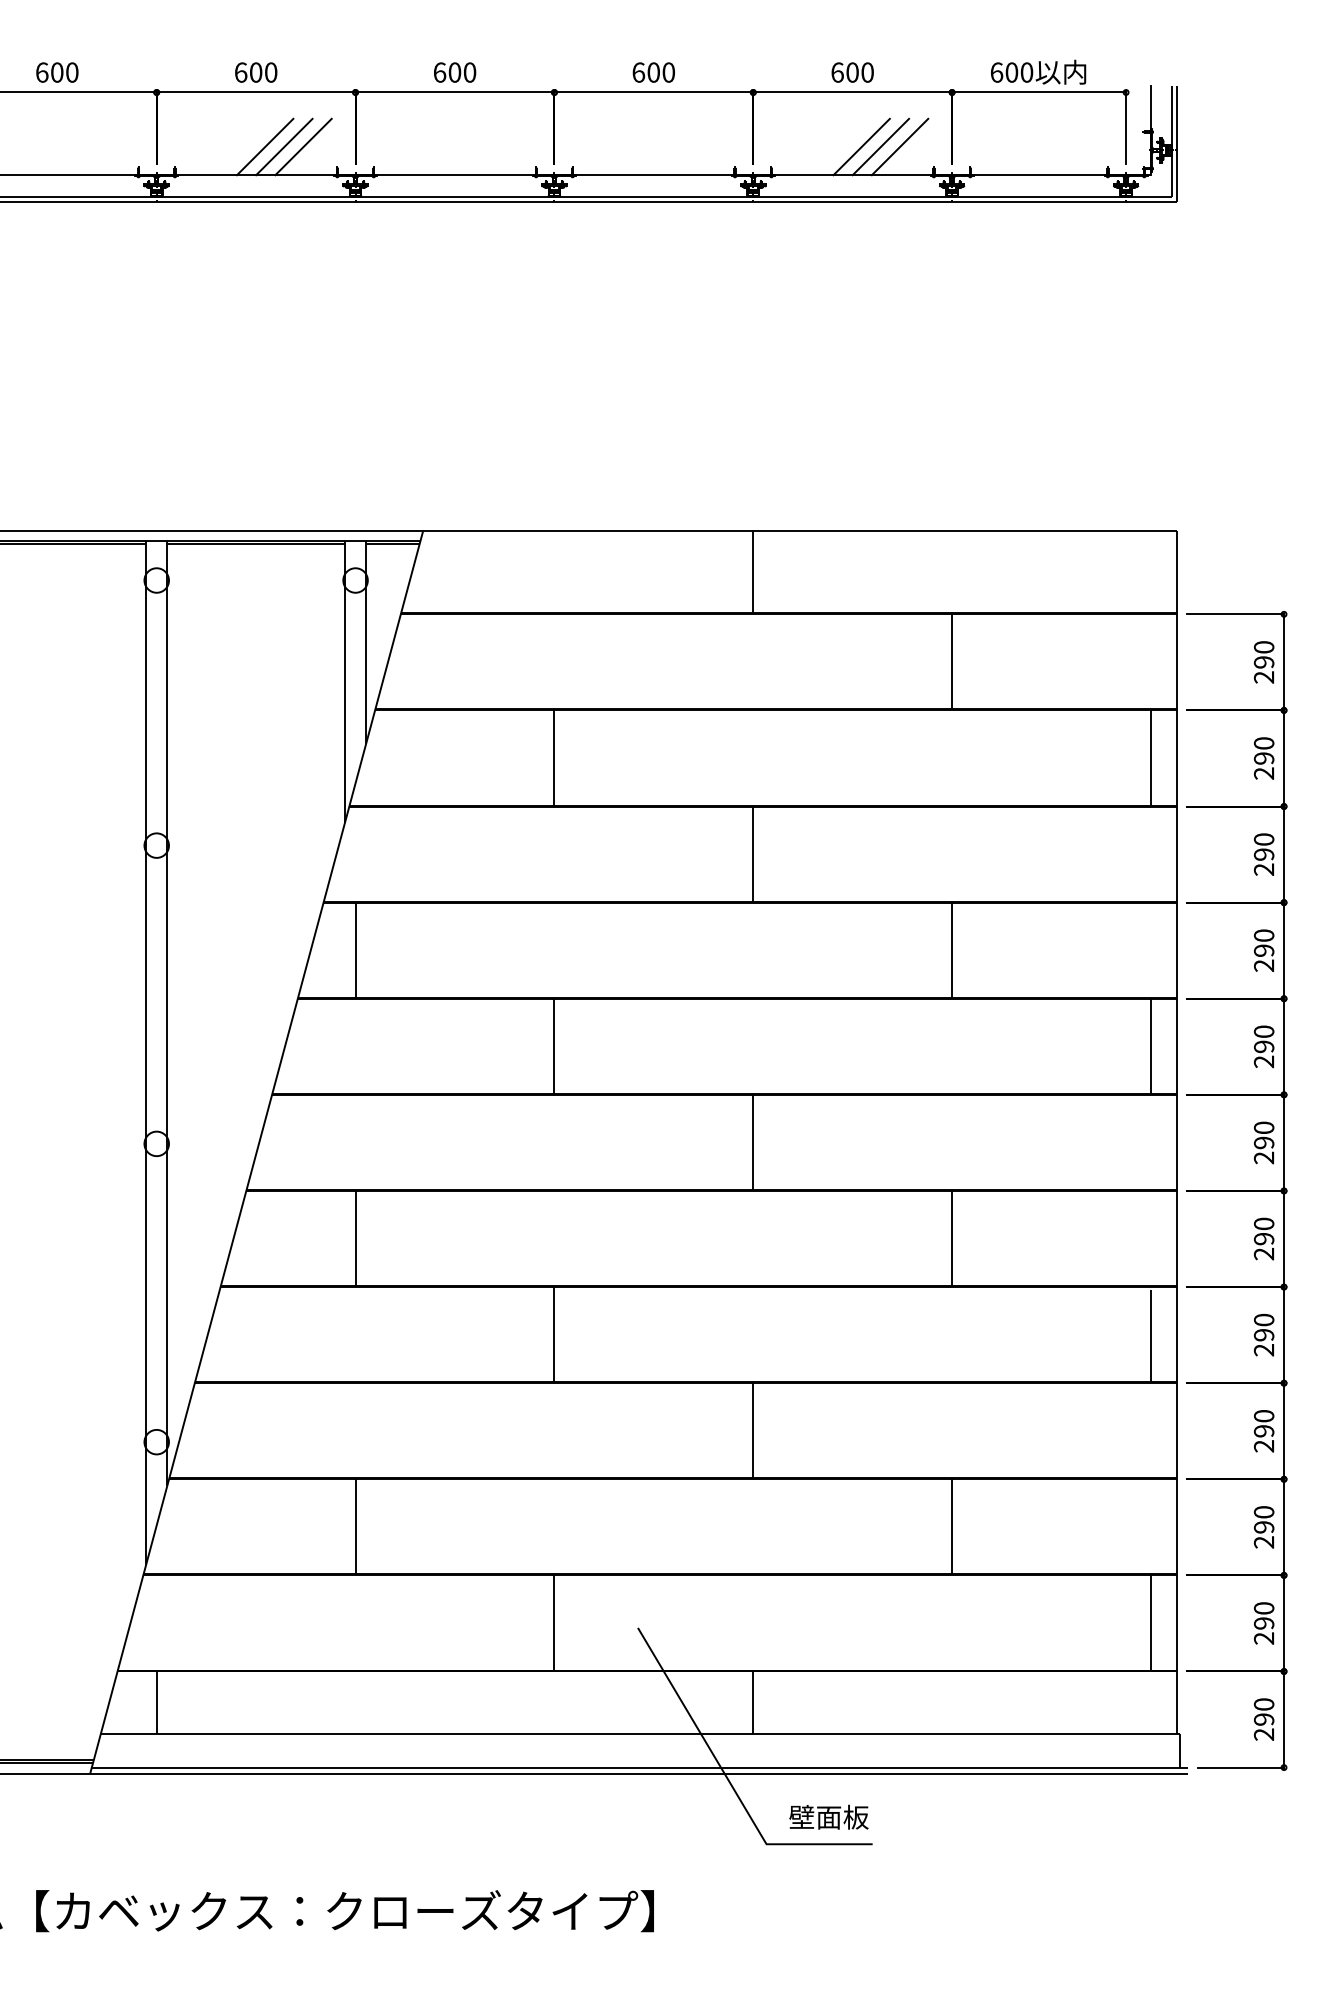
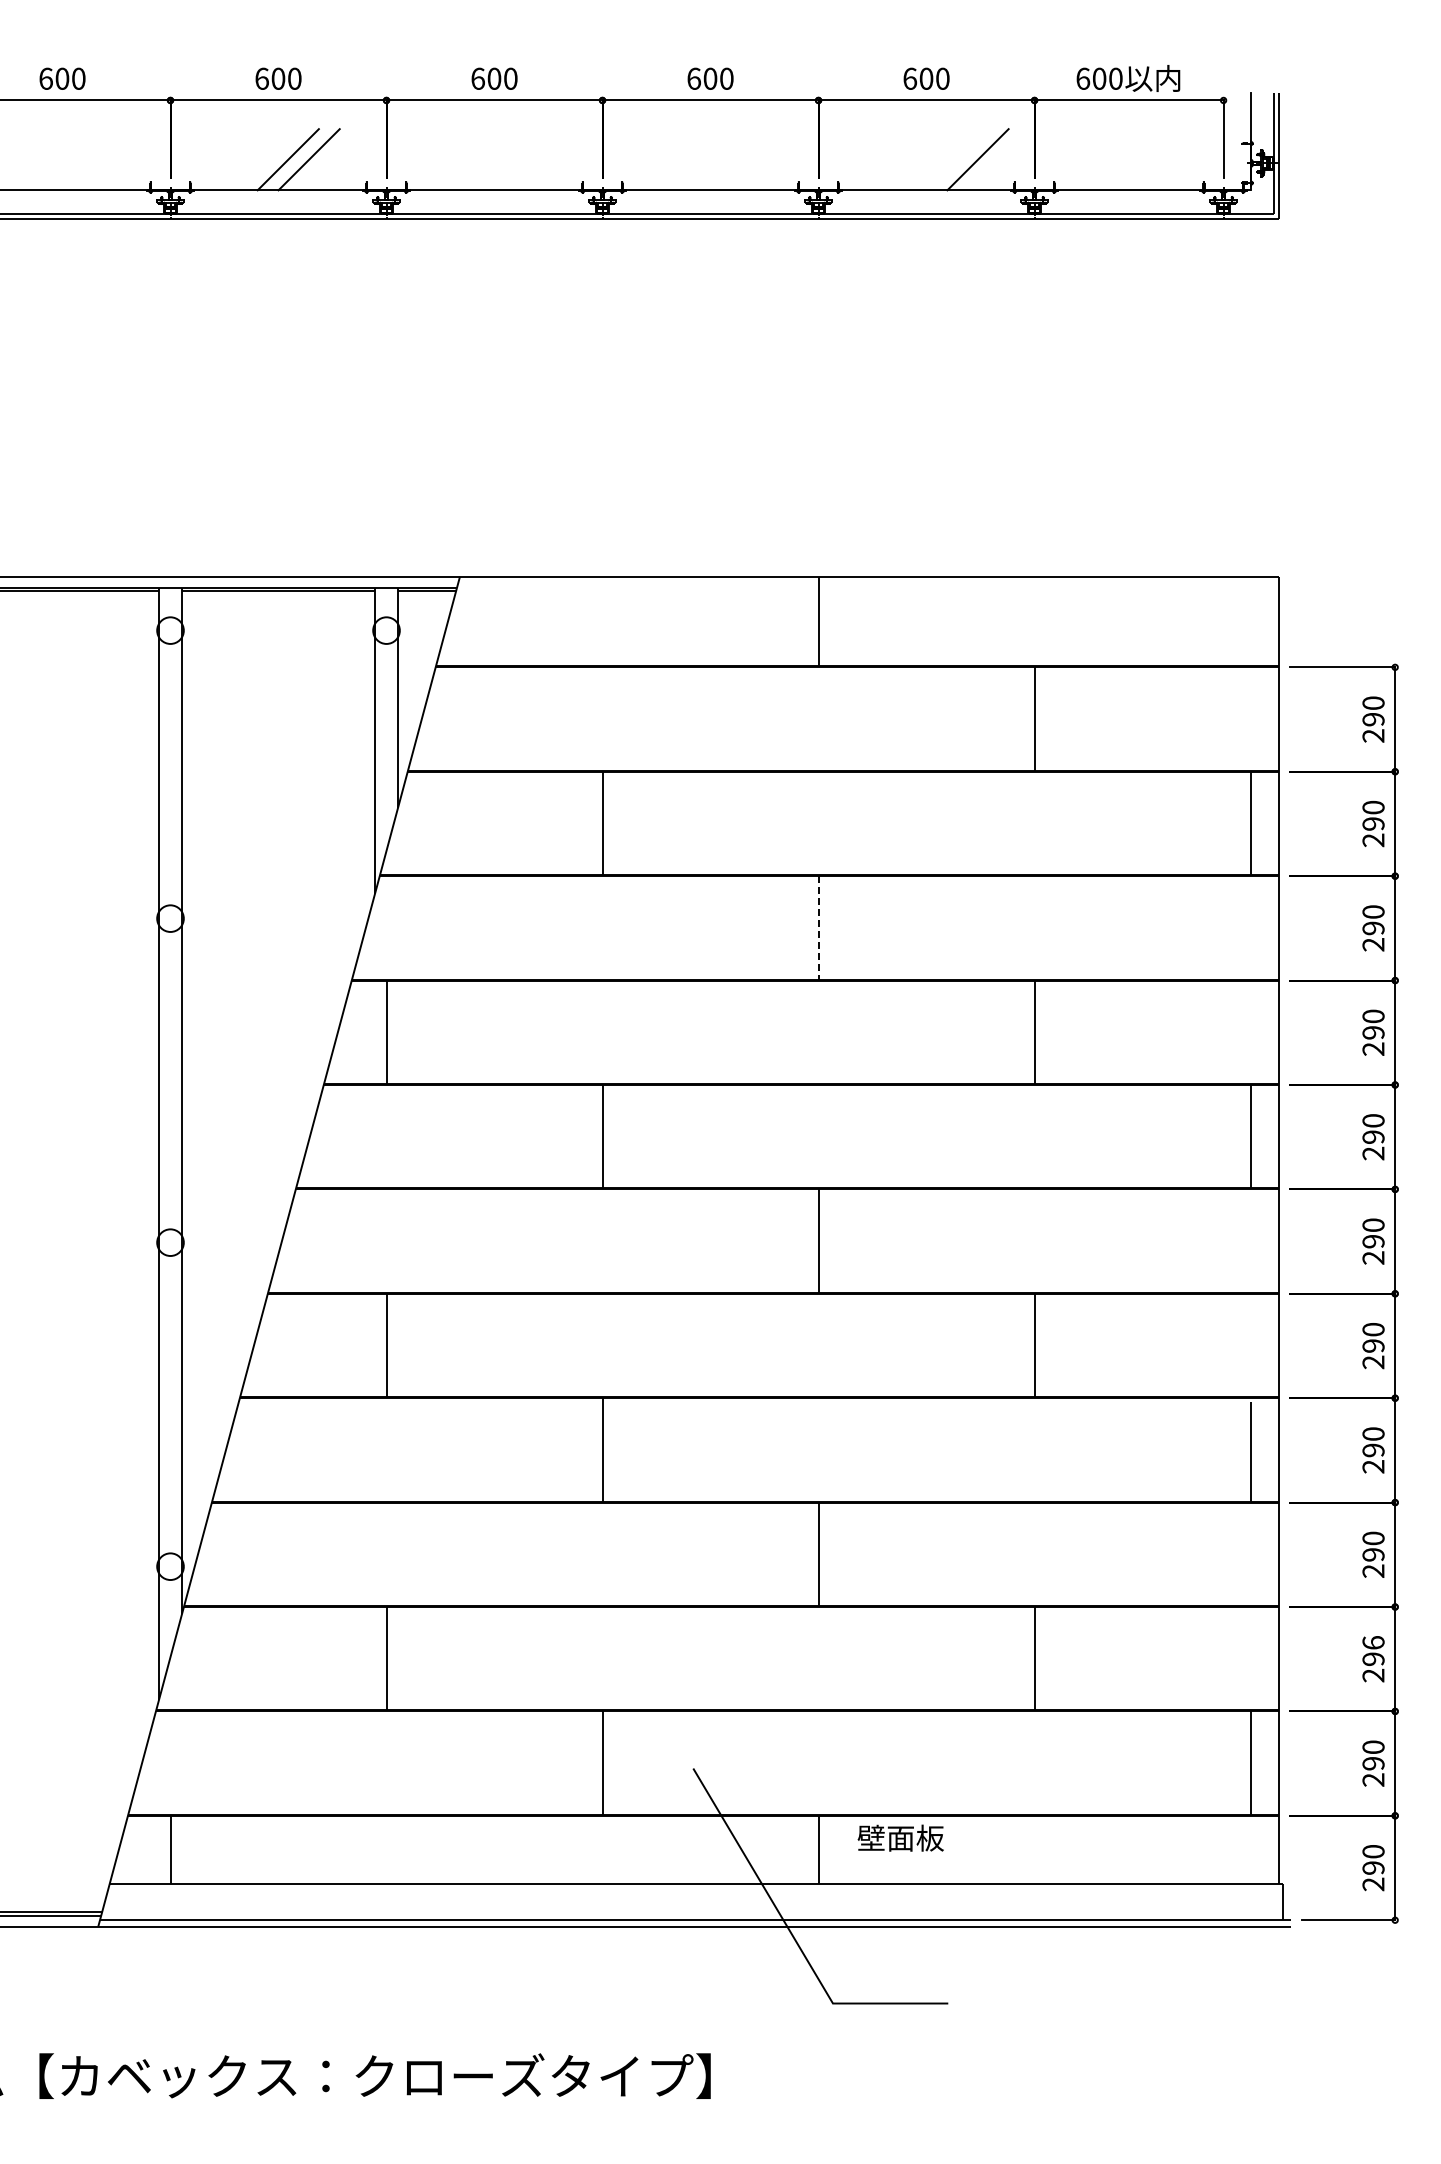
line: (303, 146) -> (329, 159), removed
line: (860, 146) -> (935, 159), removed
line: (880, 146) -> (956, 159), removed
line: (753, 854) -> (818, 928), solid -> dashed
text: (1264, 1511) -> (1373, 1642), 290 -> 296
text: (828, 1816) -> (900, 1837), moved

